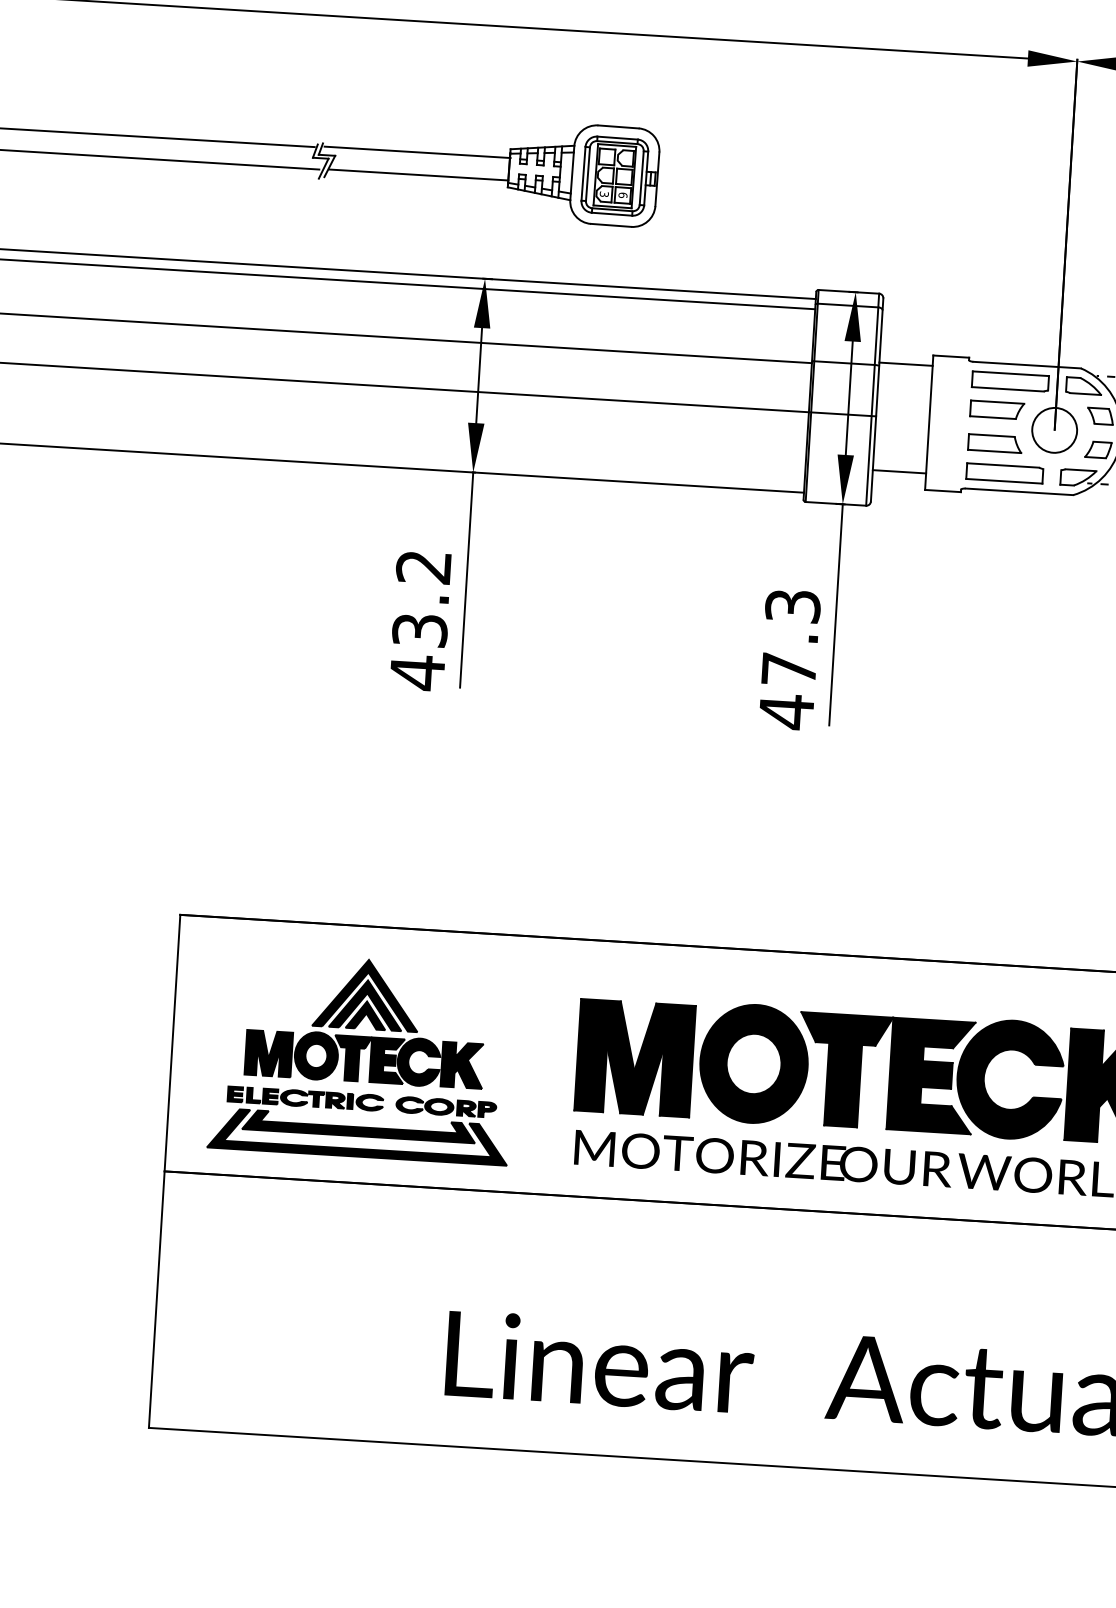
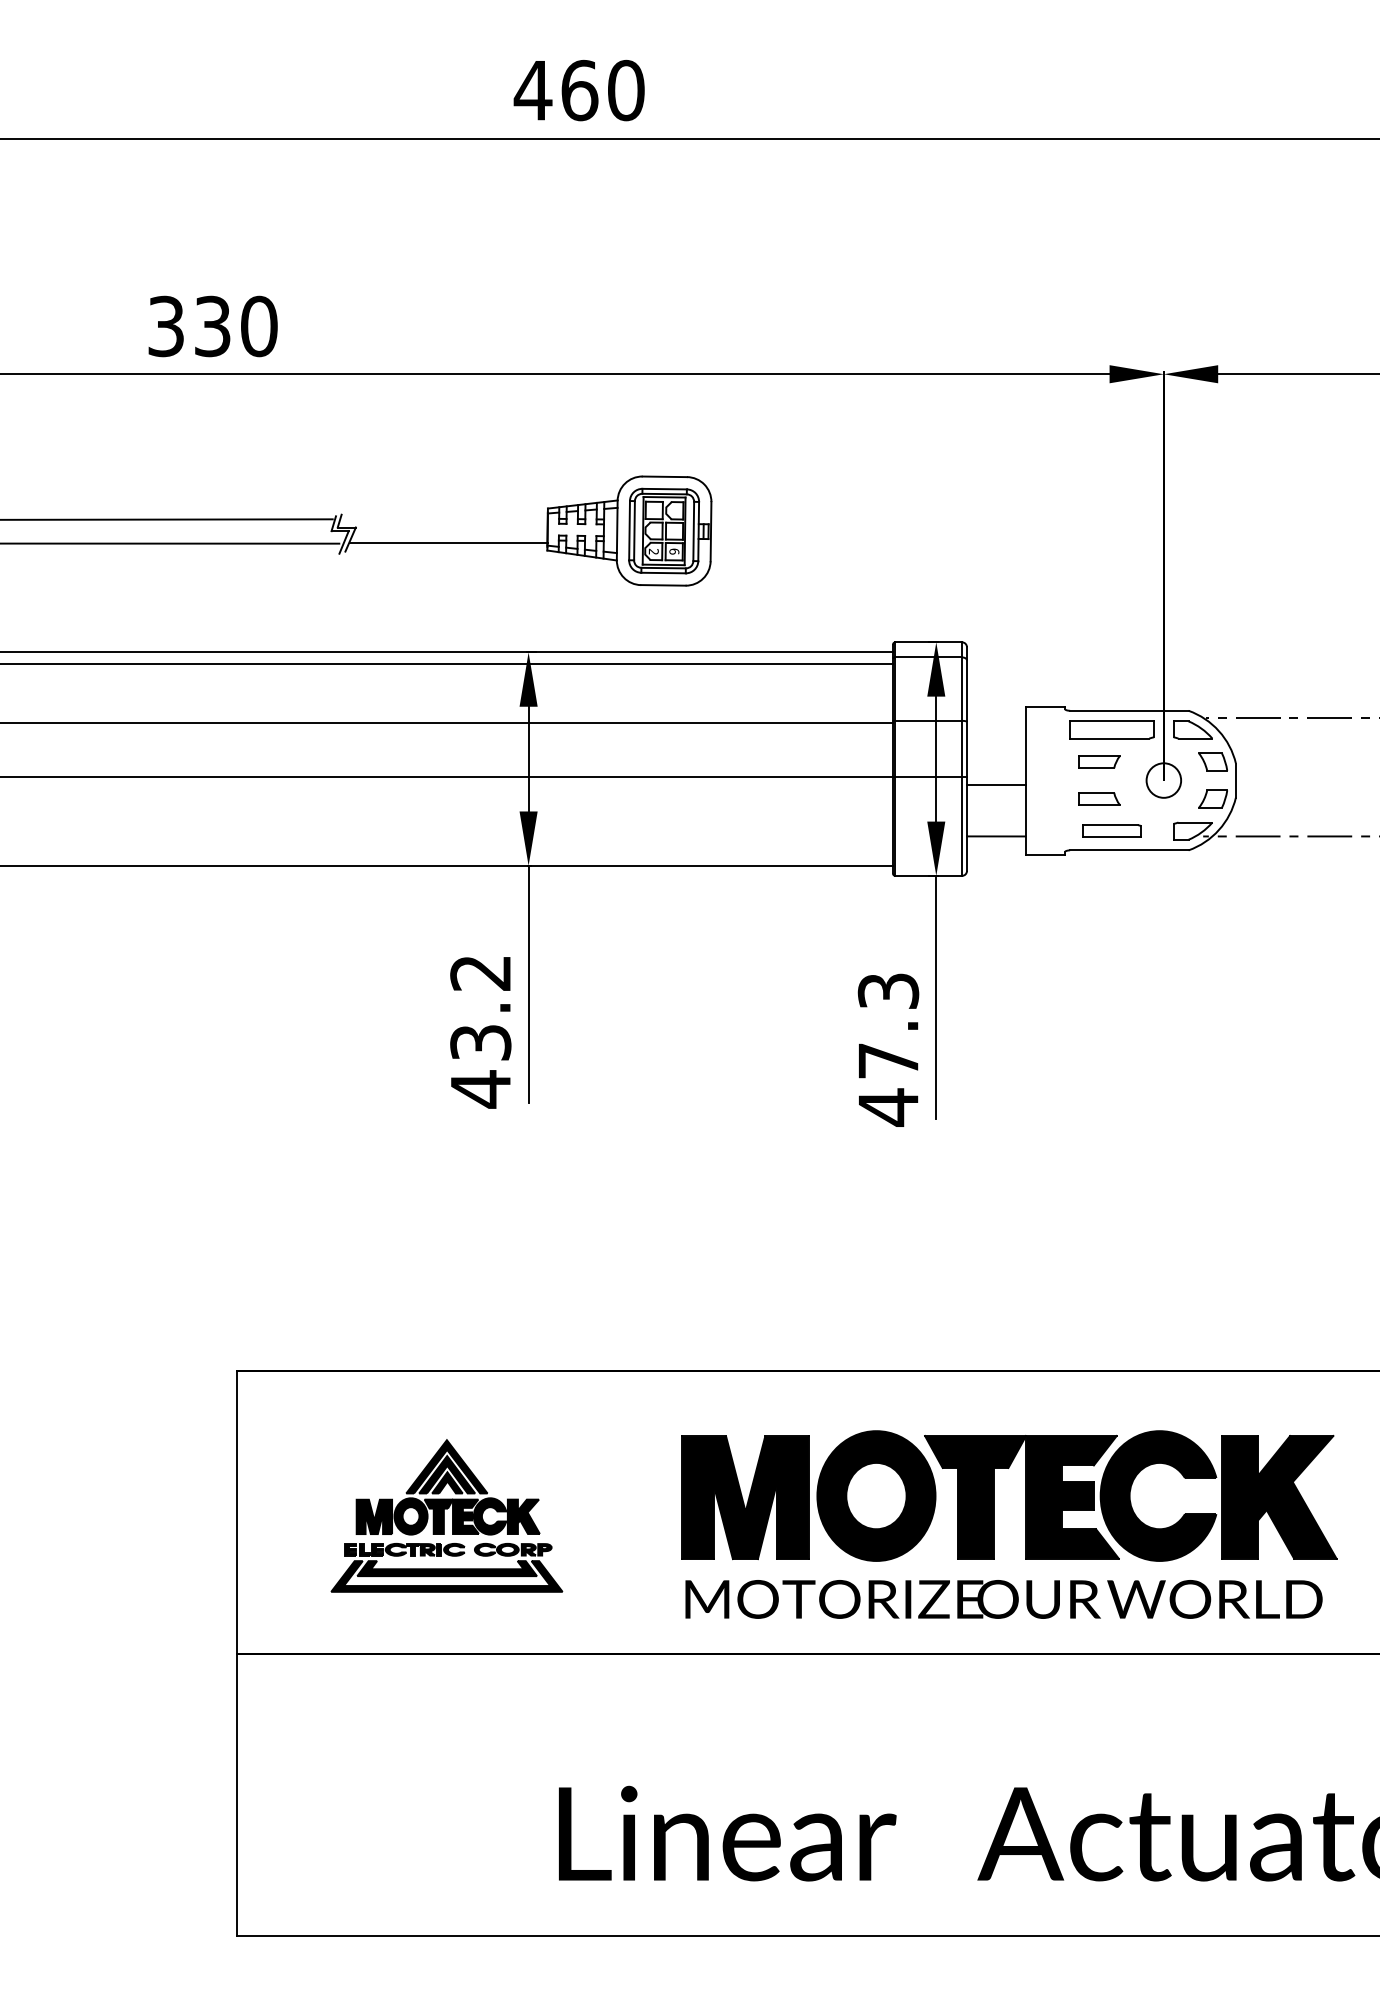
line: (417, 152) -> (445, 518), removed
text: (604, 194) -> (653, 551), 3 -> 2
line: (905, 363) -> (995, 784), moved
part: (997, 409) -> (1099, 761), size x0.7
circle: (1054, 430) -> (1163, 780), size x0.7
part: (995, 443) -> (1099, 798), size x0.7
part: (1004, 472) -> (1111, 830), size x0.7
part: (362, 1057) -> (446, 1515), size x0.7

